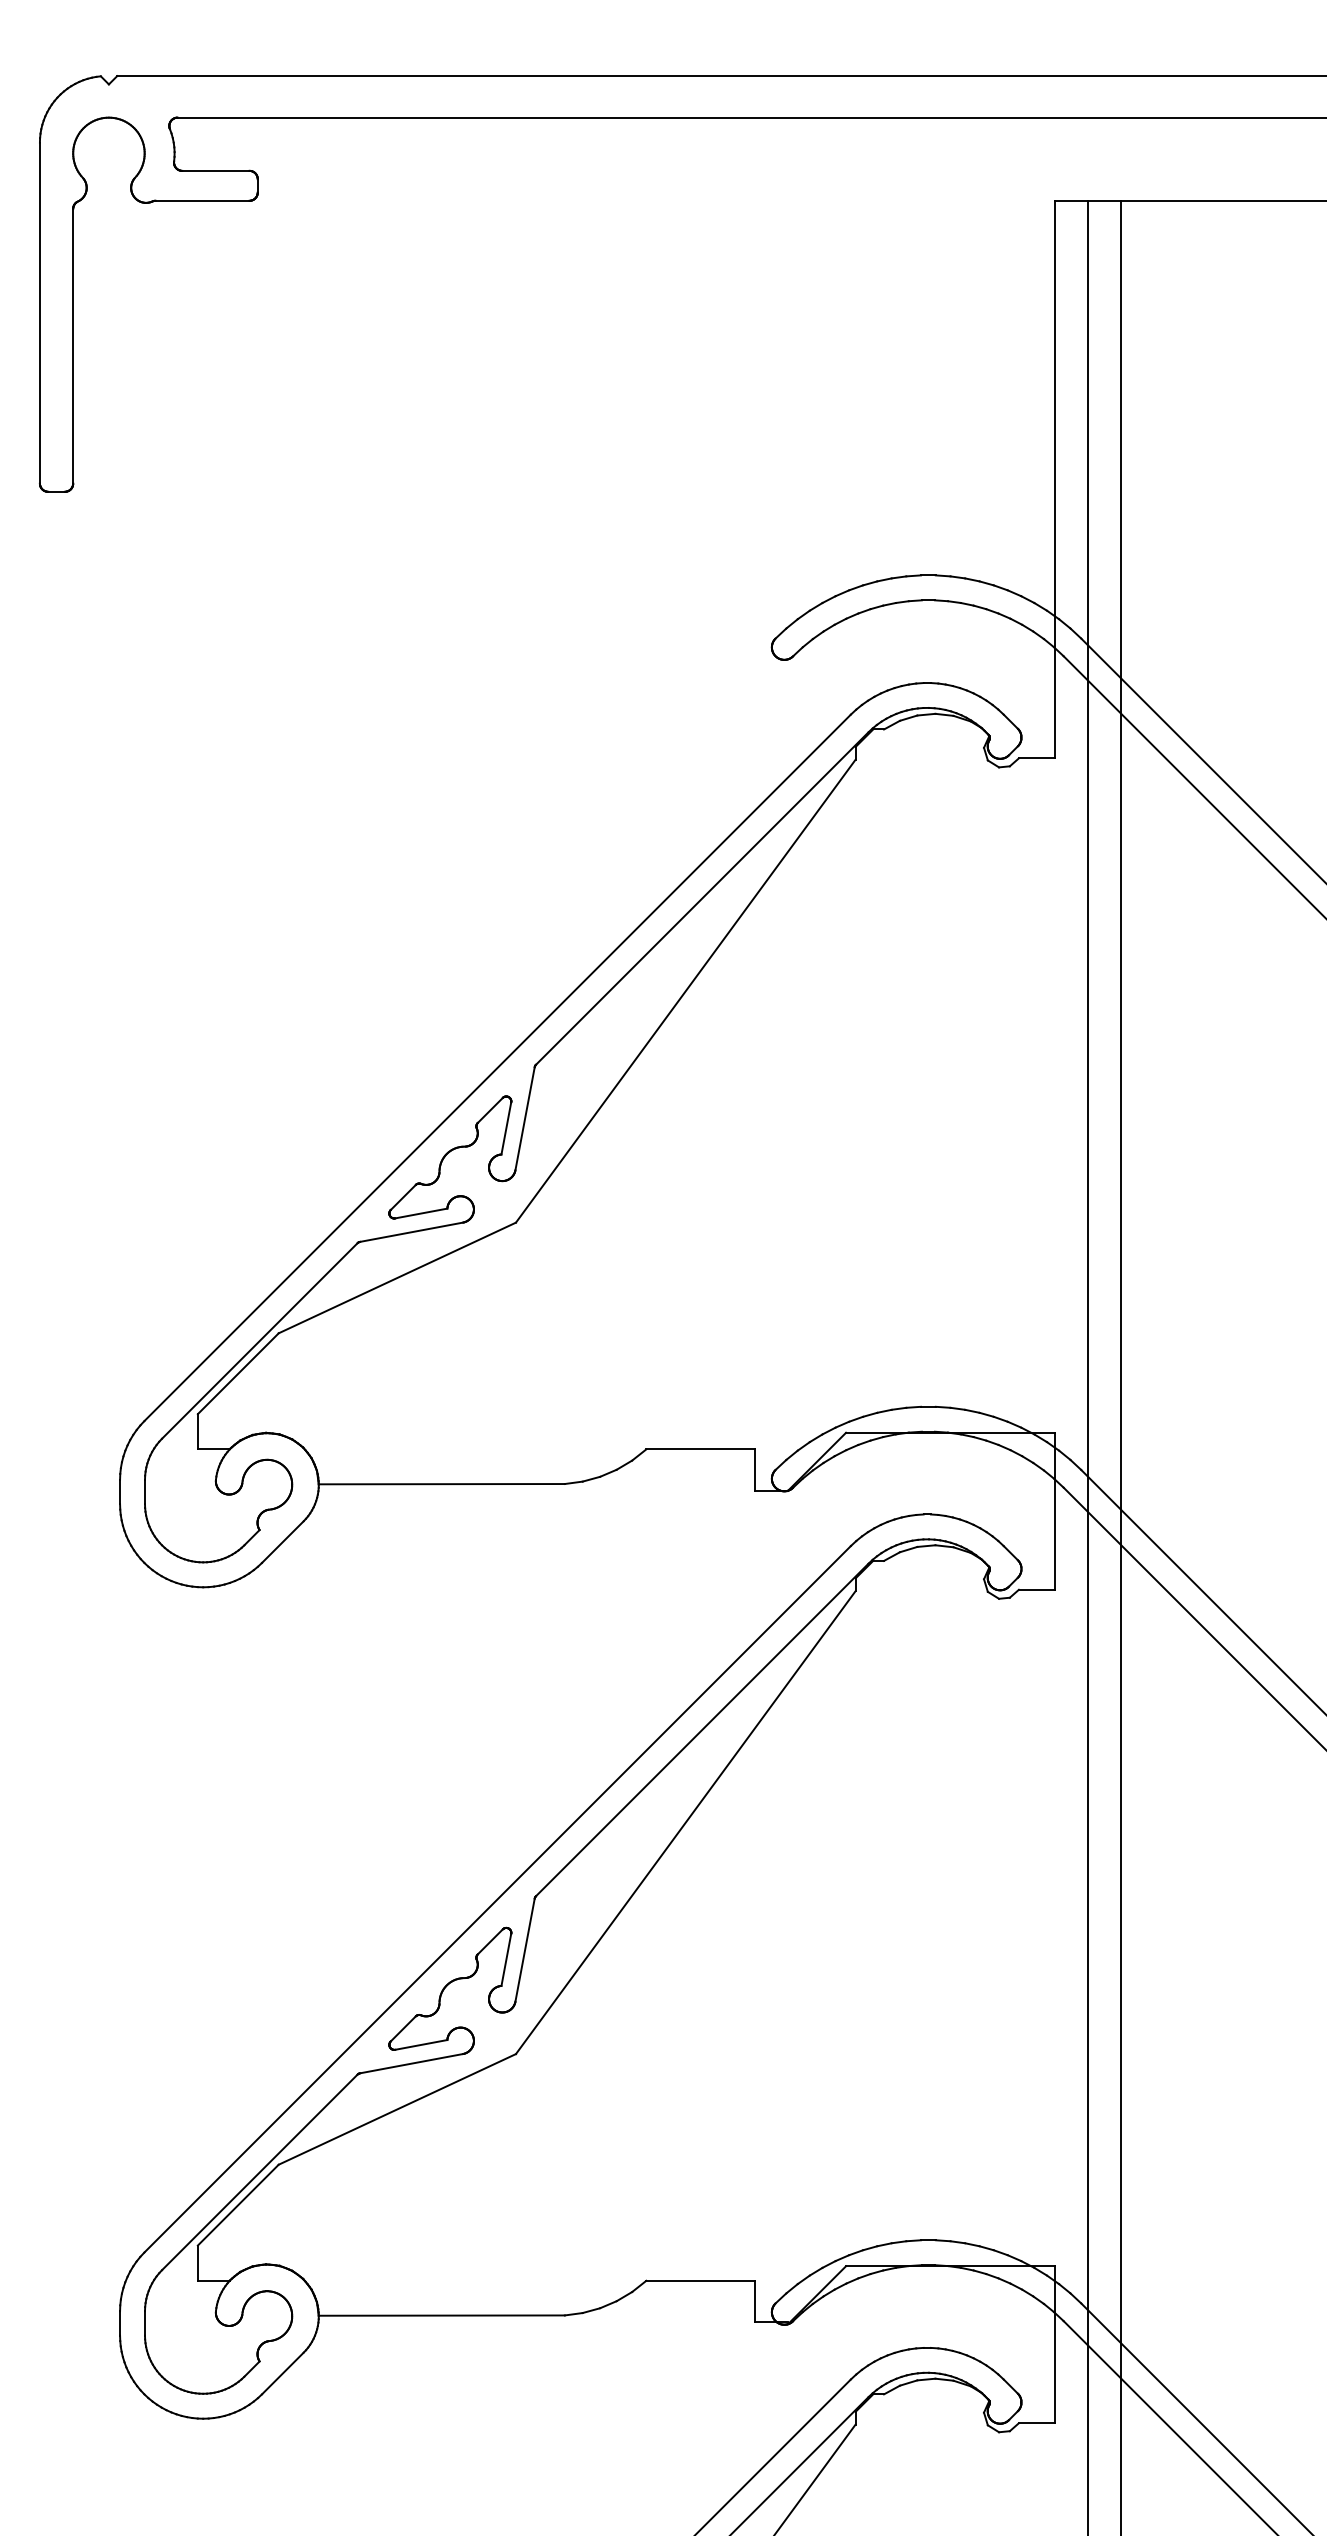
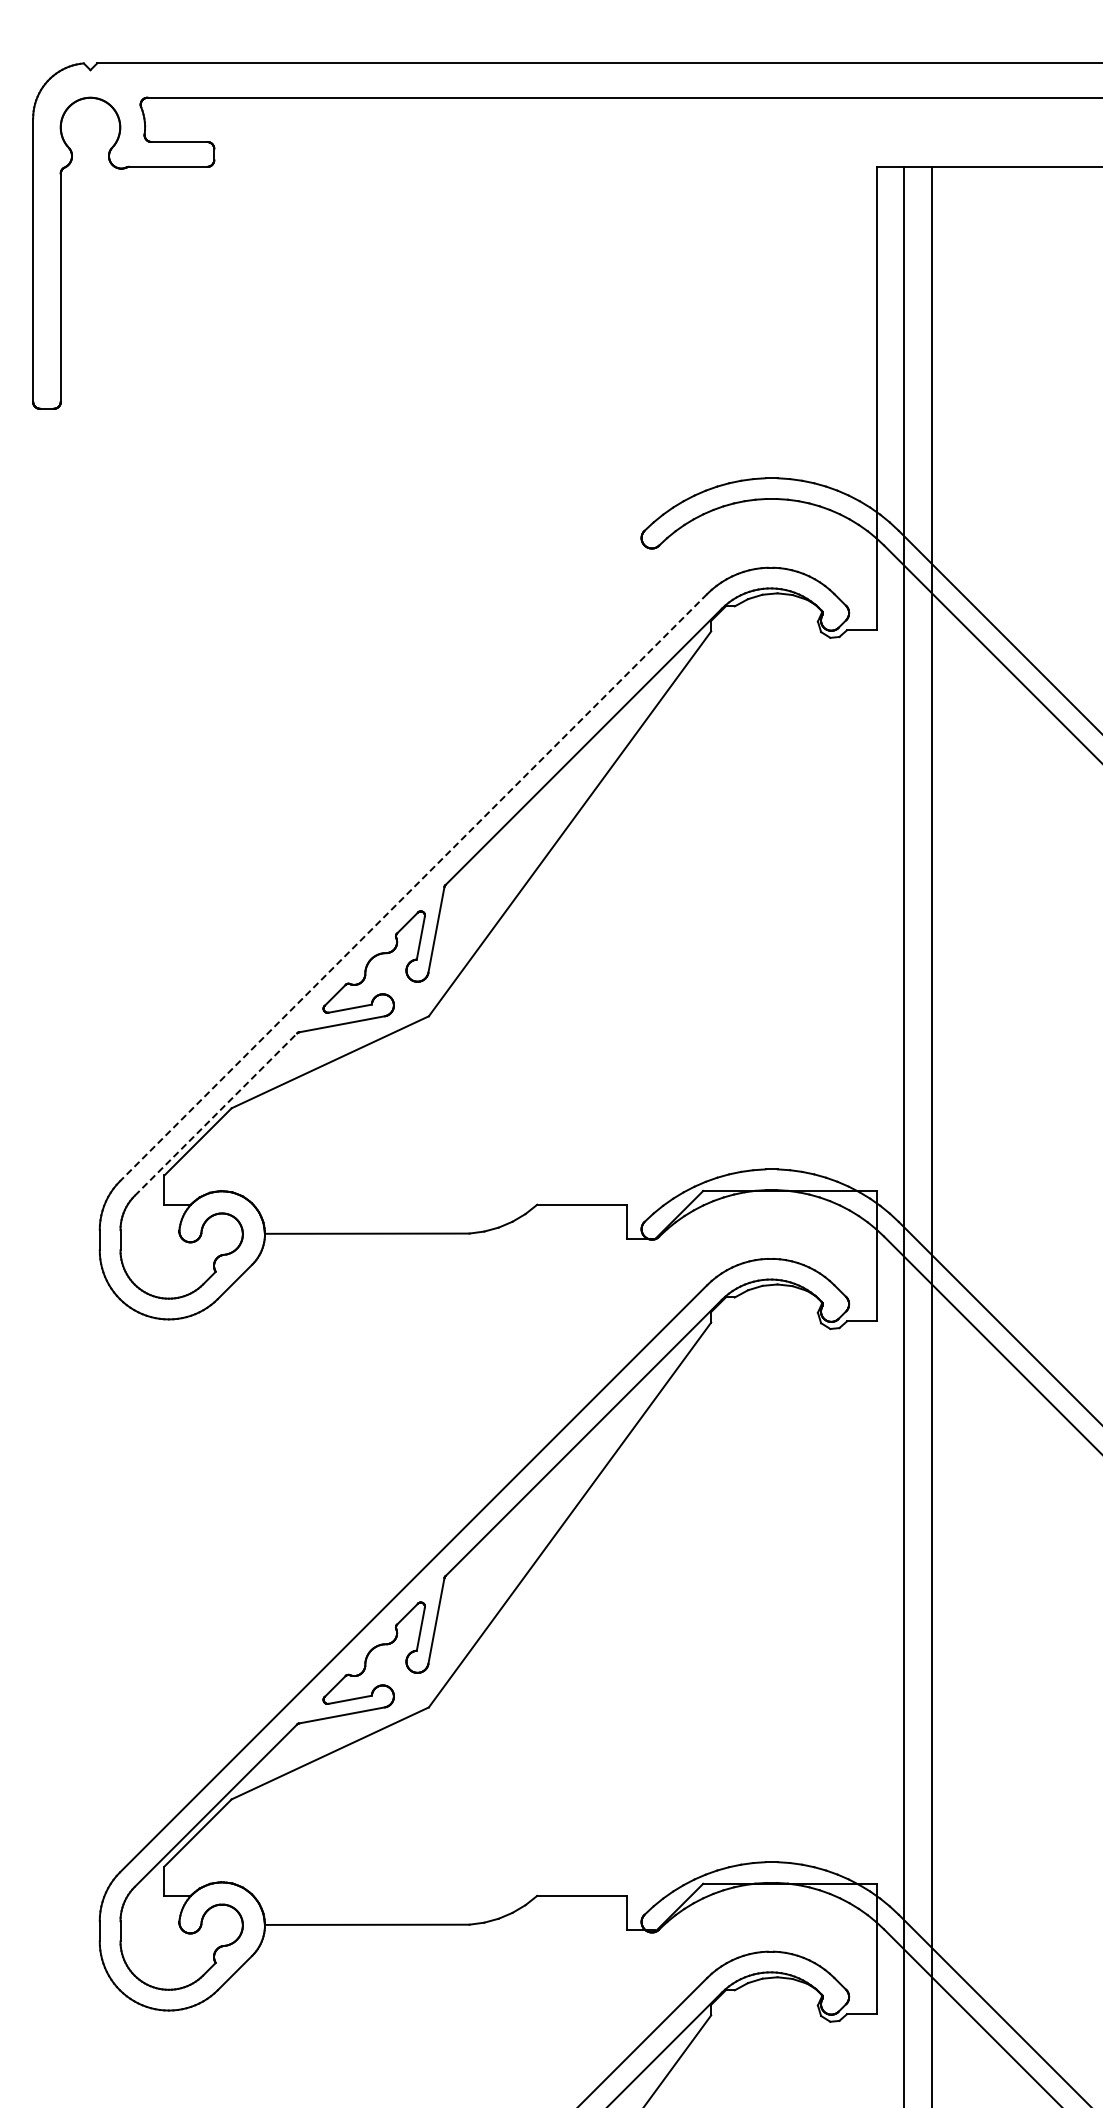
line: (497, 1067) -> (413, 887), solid -> dashed
line: (259, 1340) -> (215, 1114), solid -> dashed

